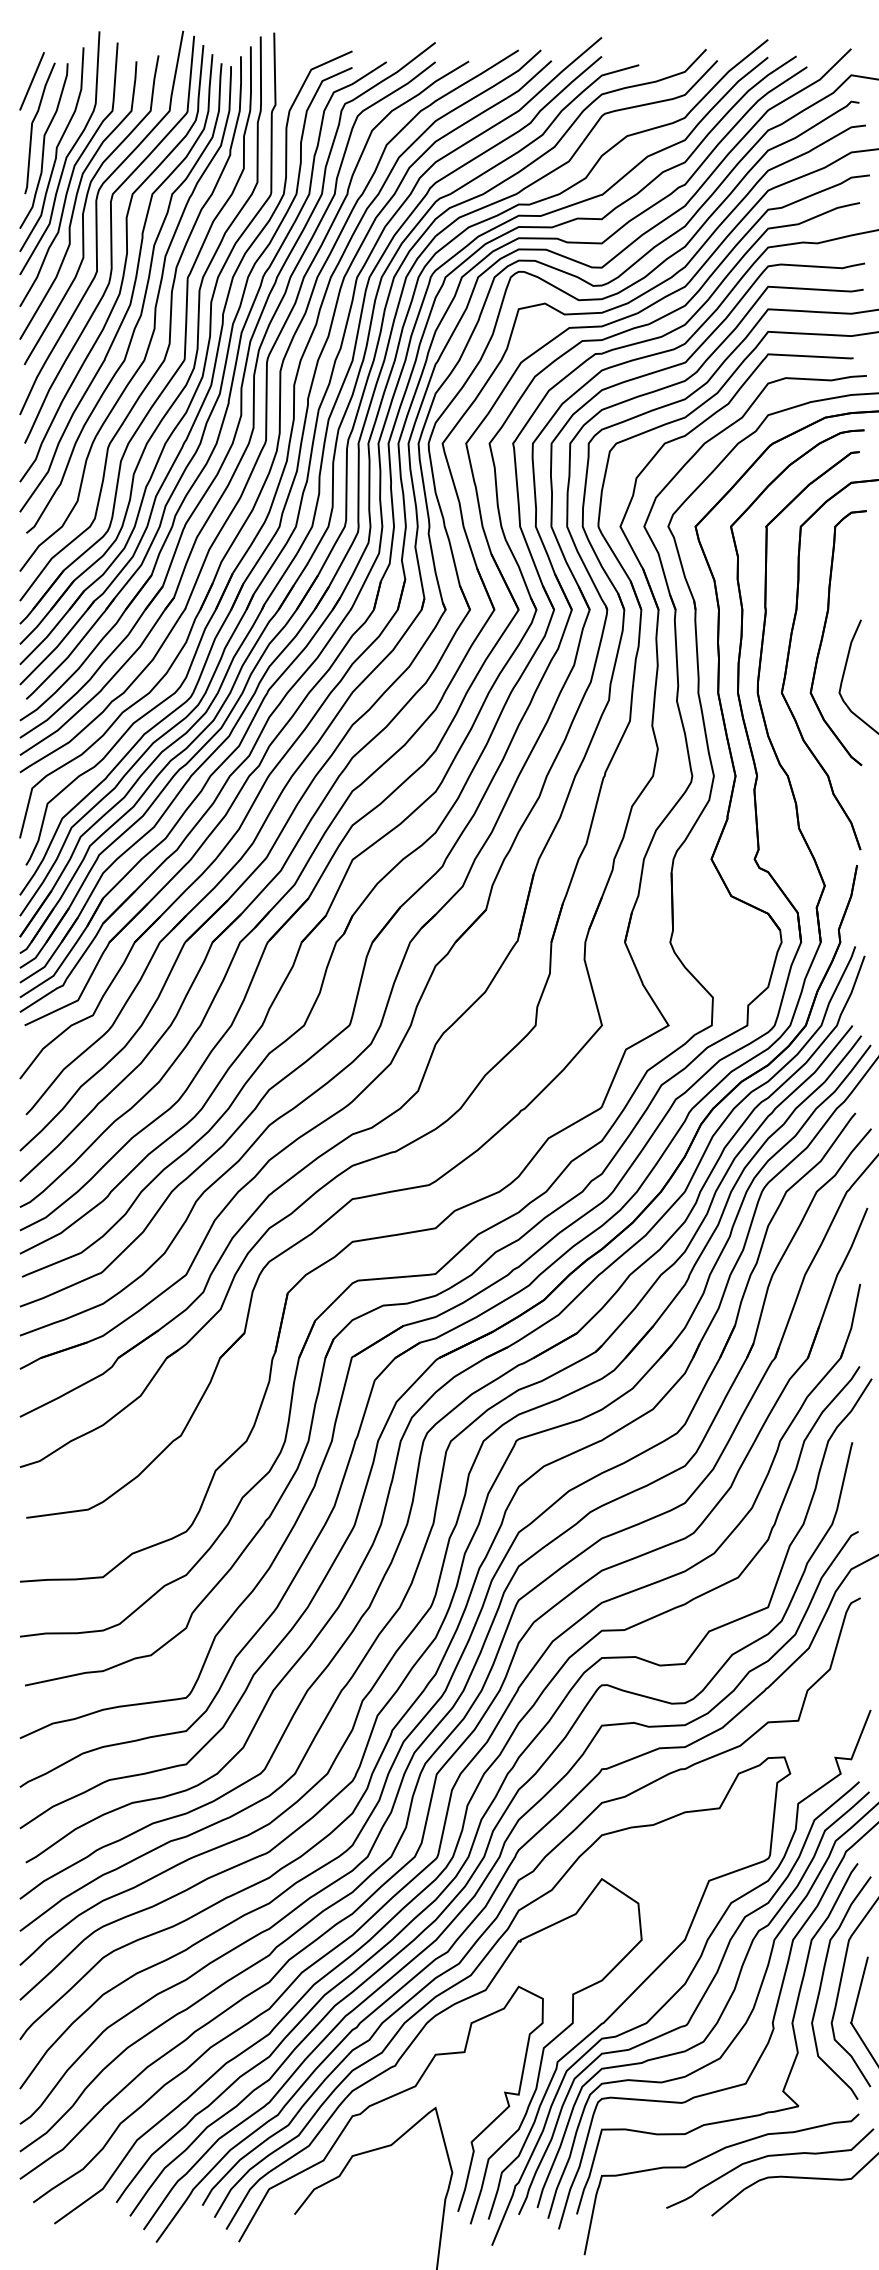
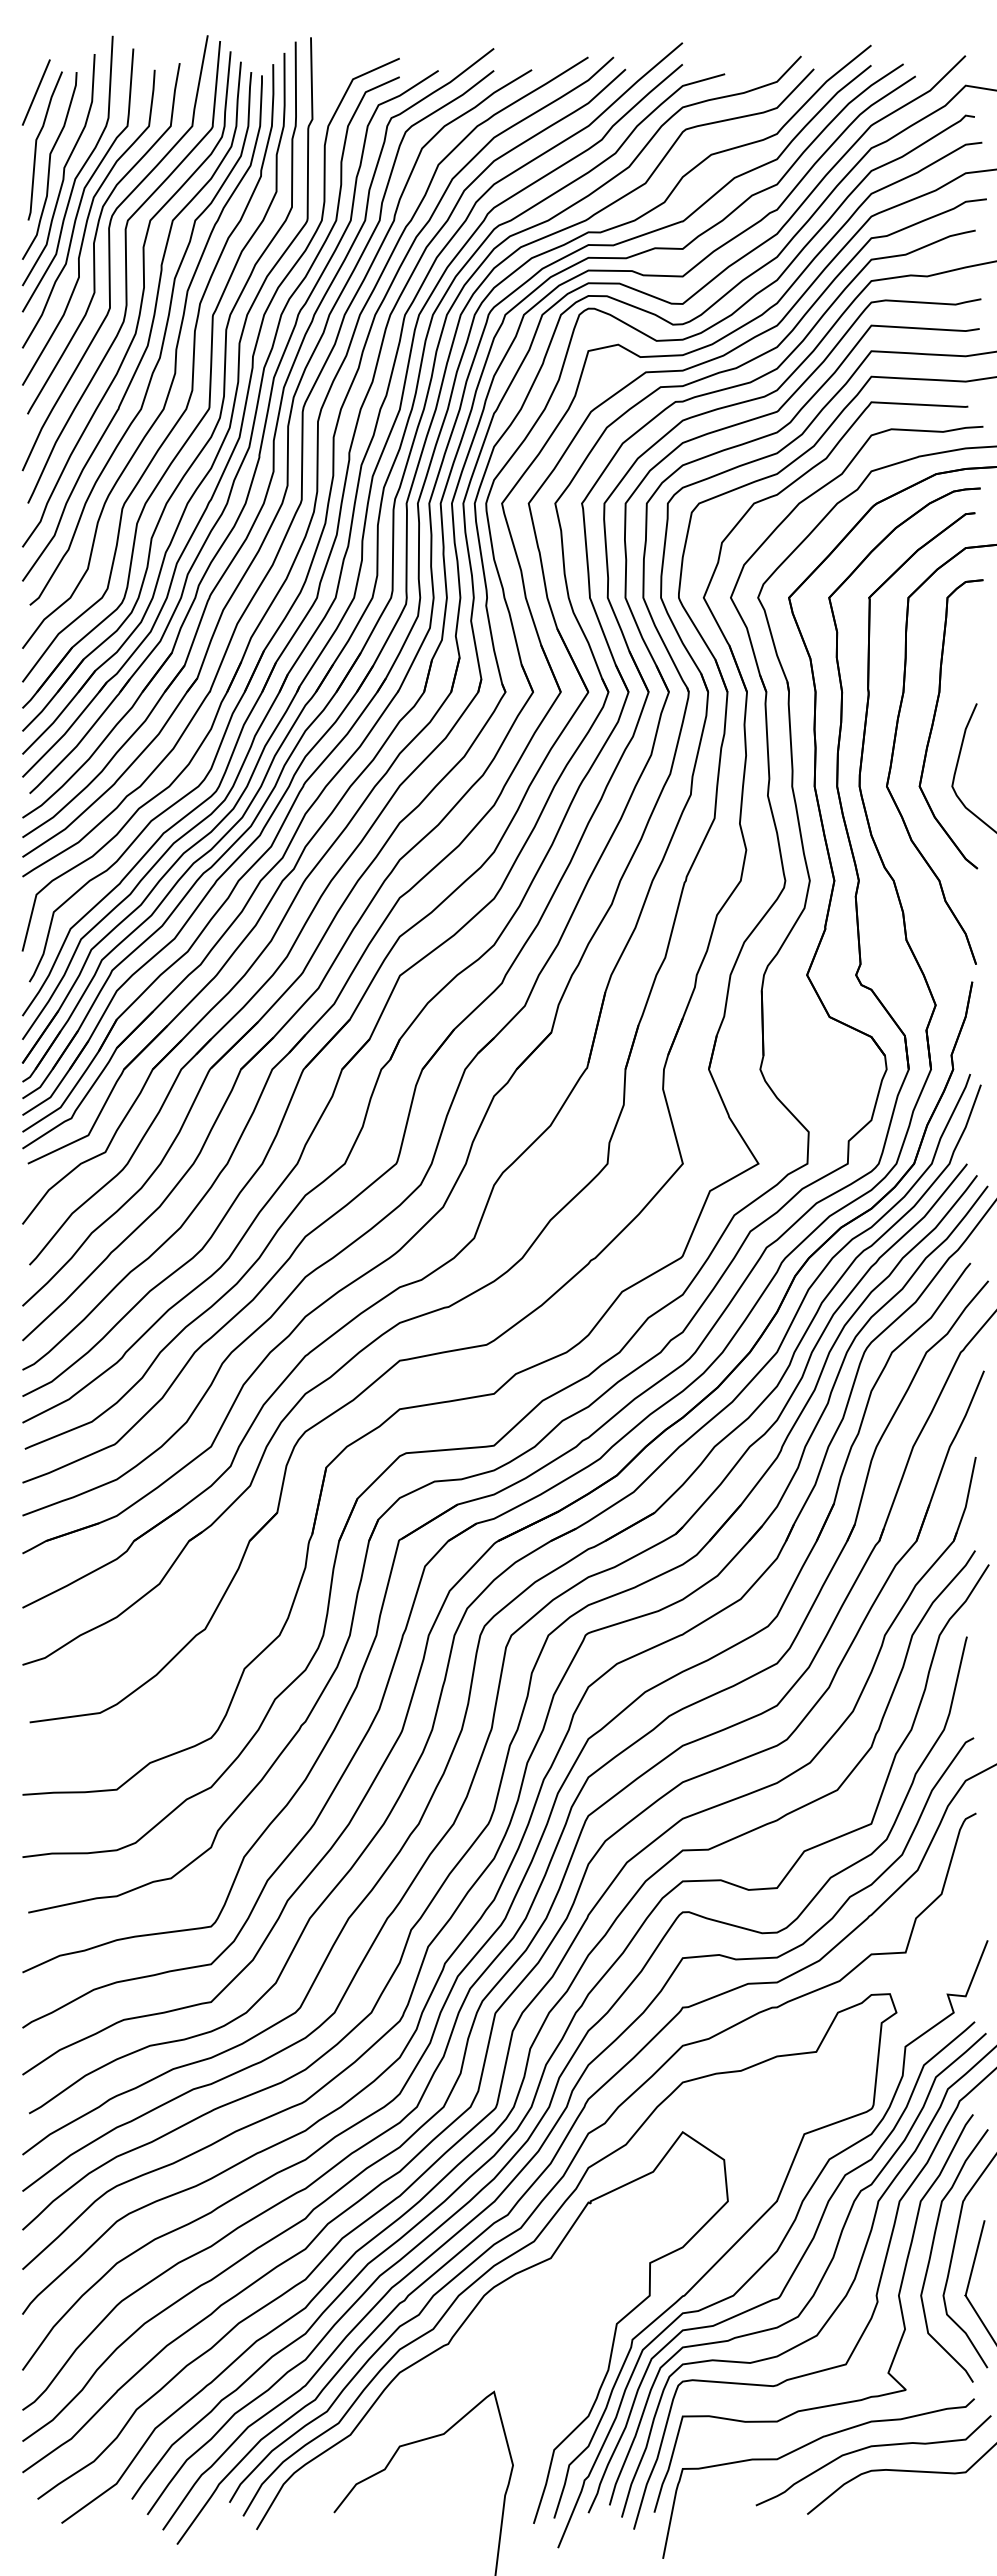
curve: (384, 2100) -> (436, 2383), removed

